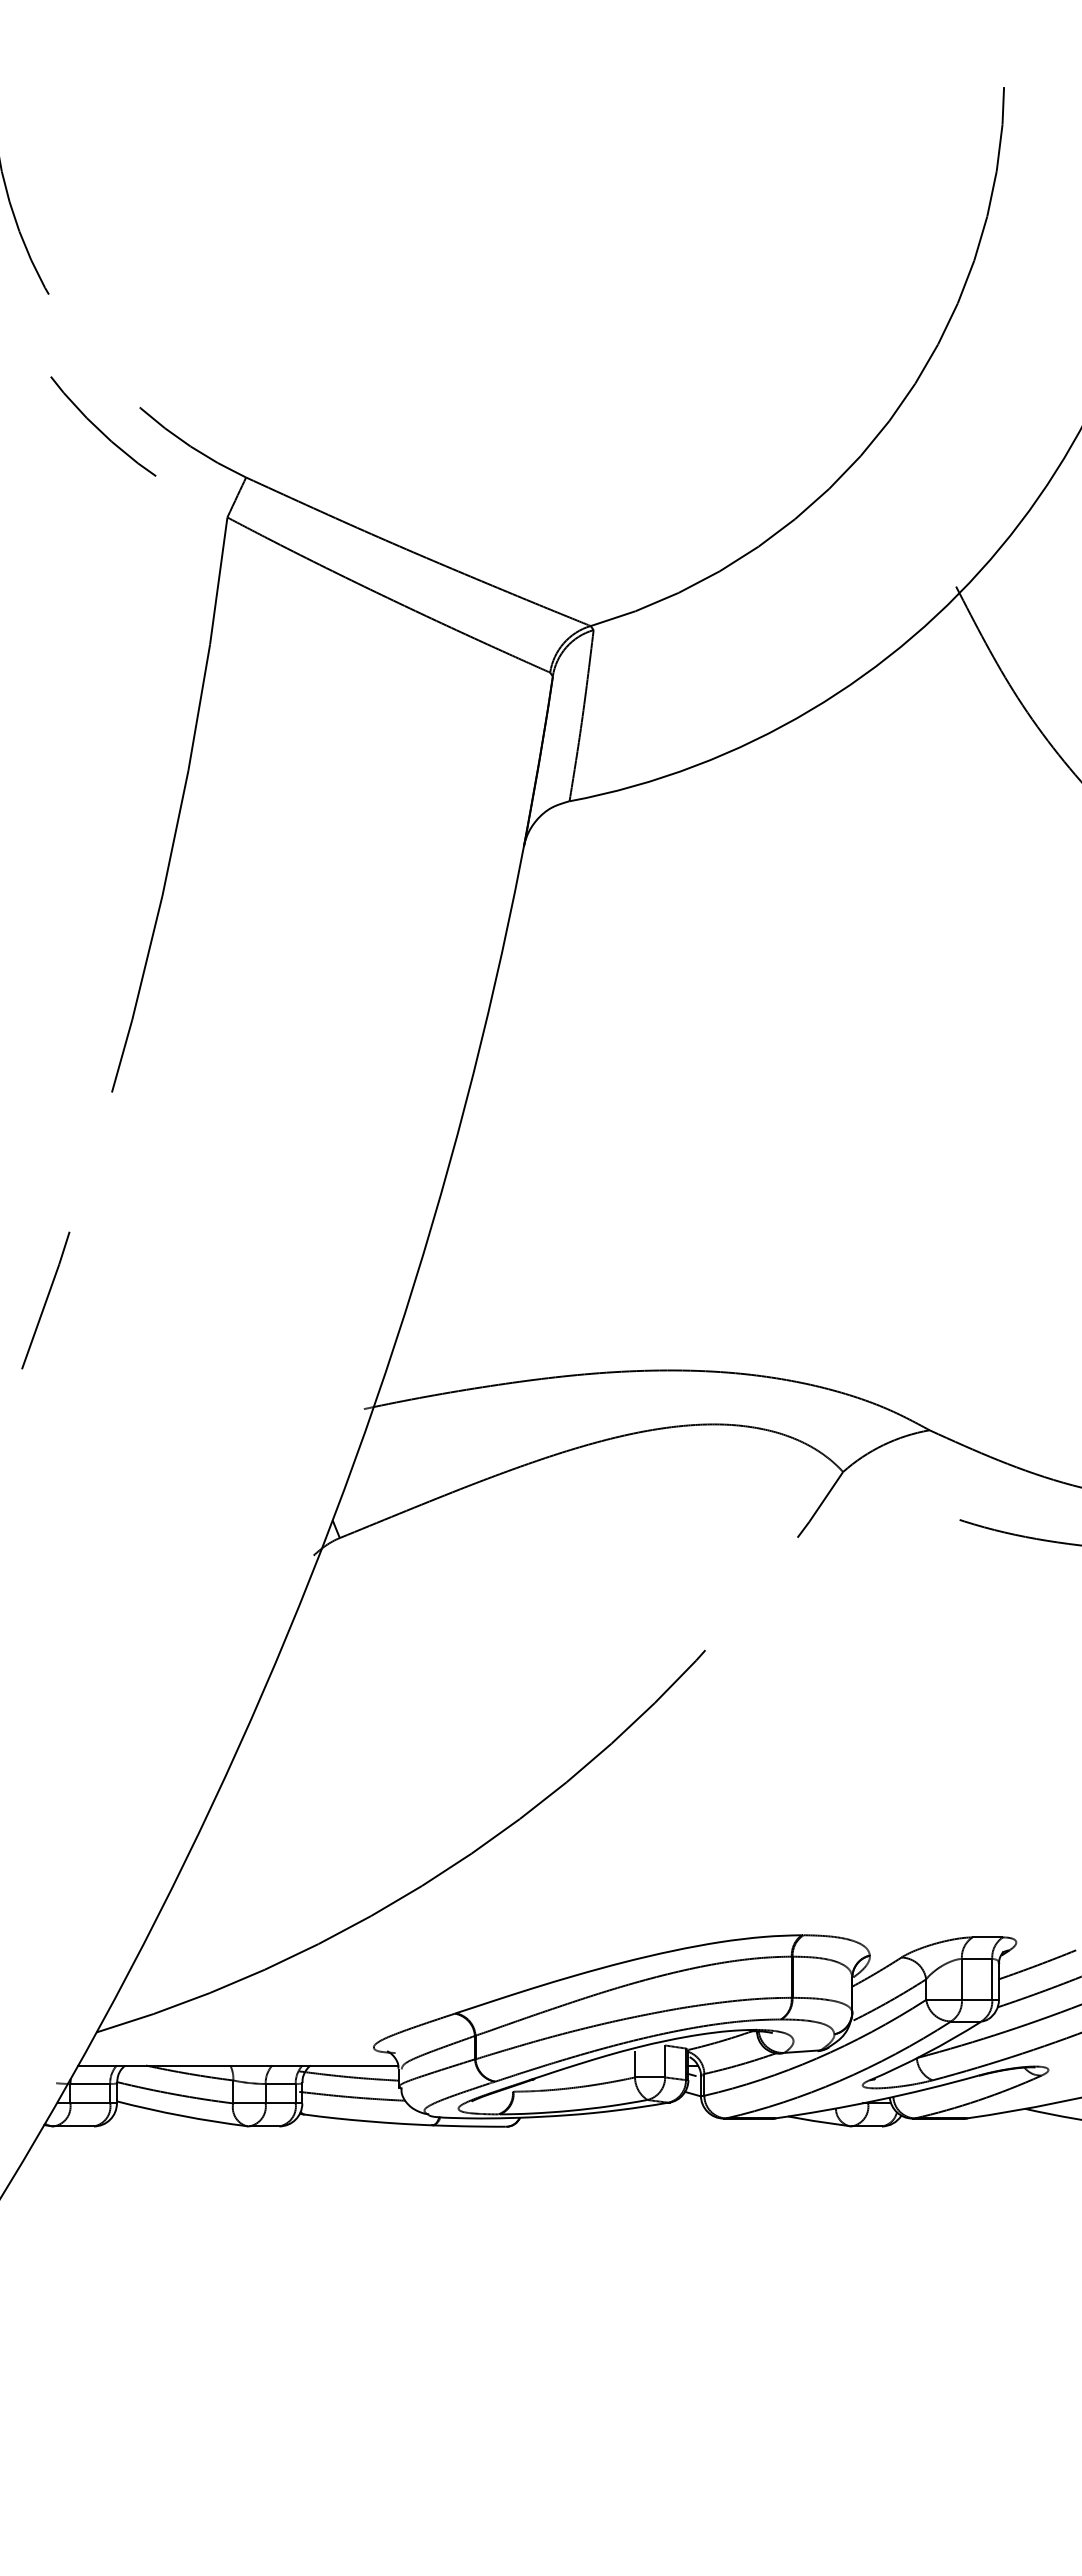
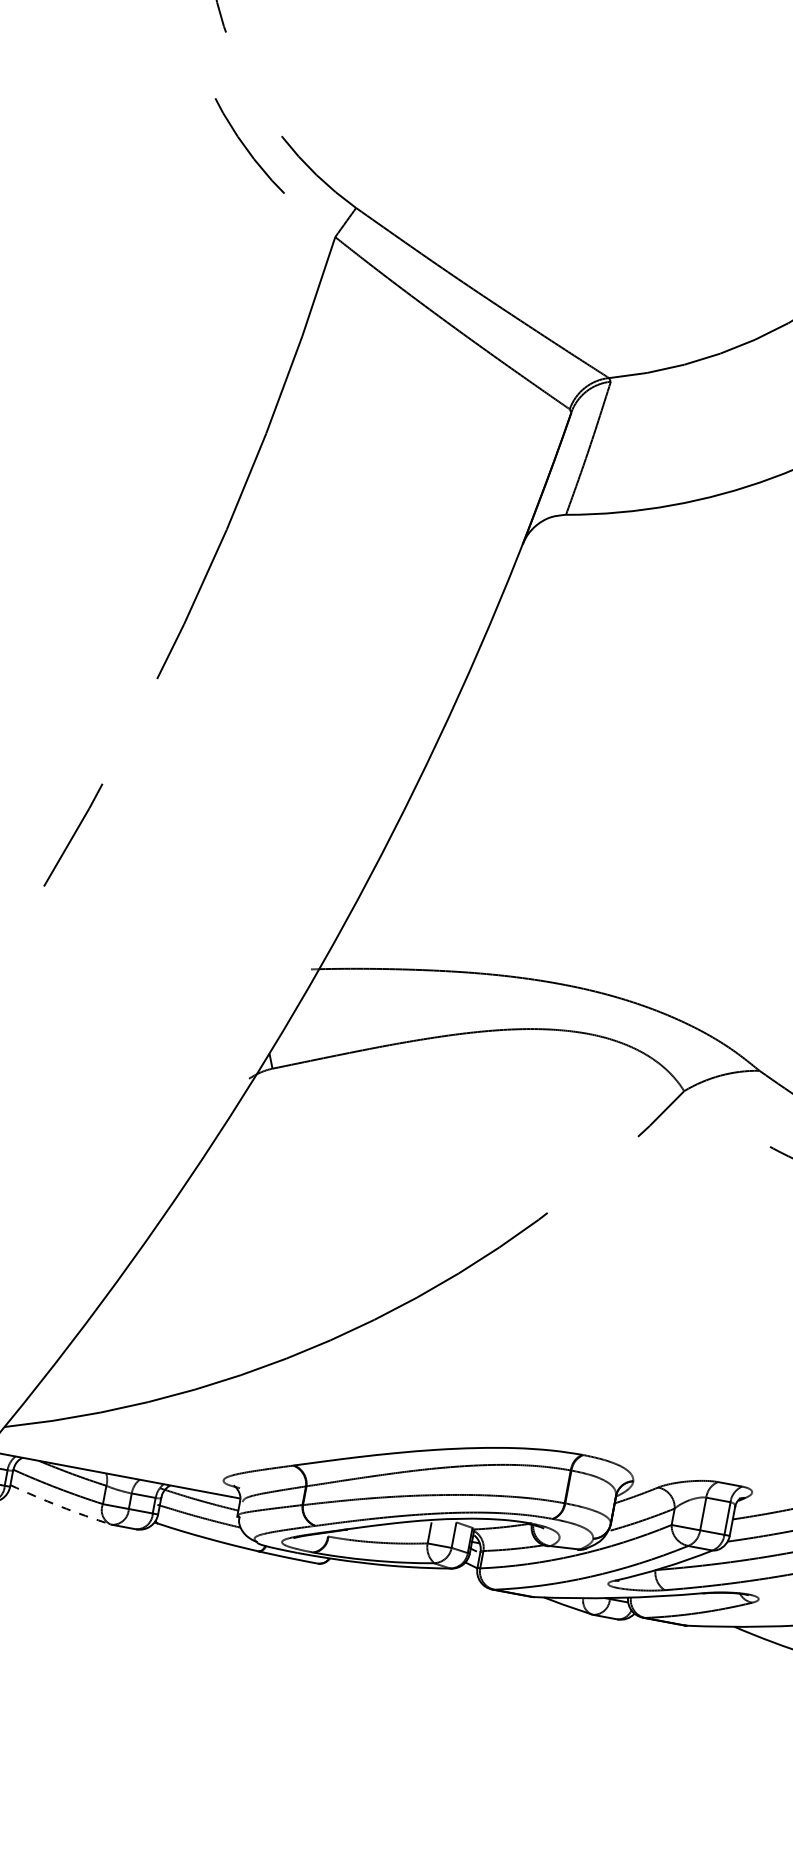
arc: (182, 2115) -> (60, 1506), solid -> dashed

